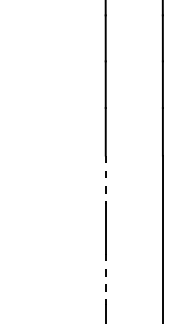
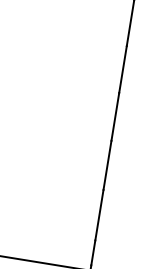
line: (105, 180) -> (114, 117), dashed -> solid
line: (105, 279) -> (99, 215), dashed -> solid

